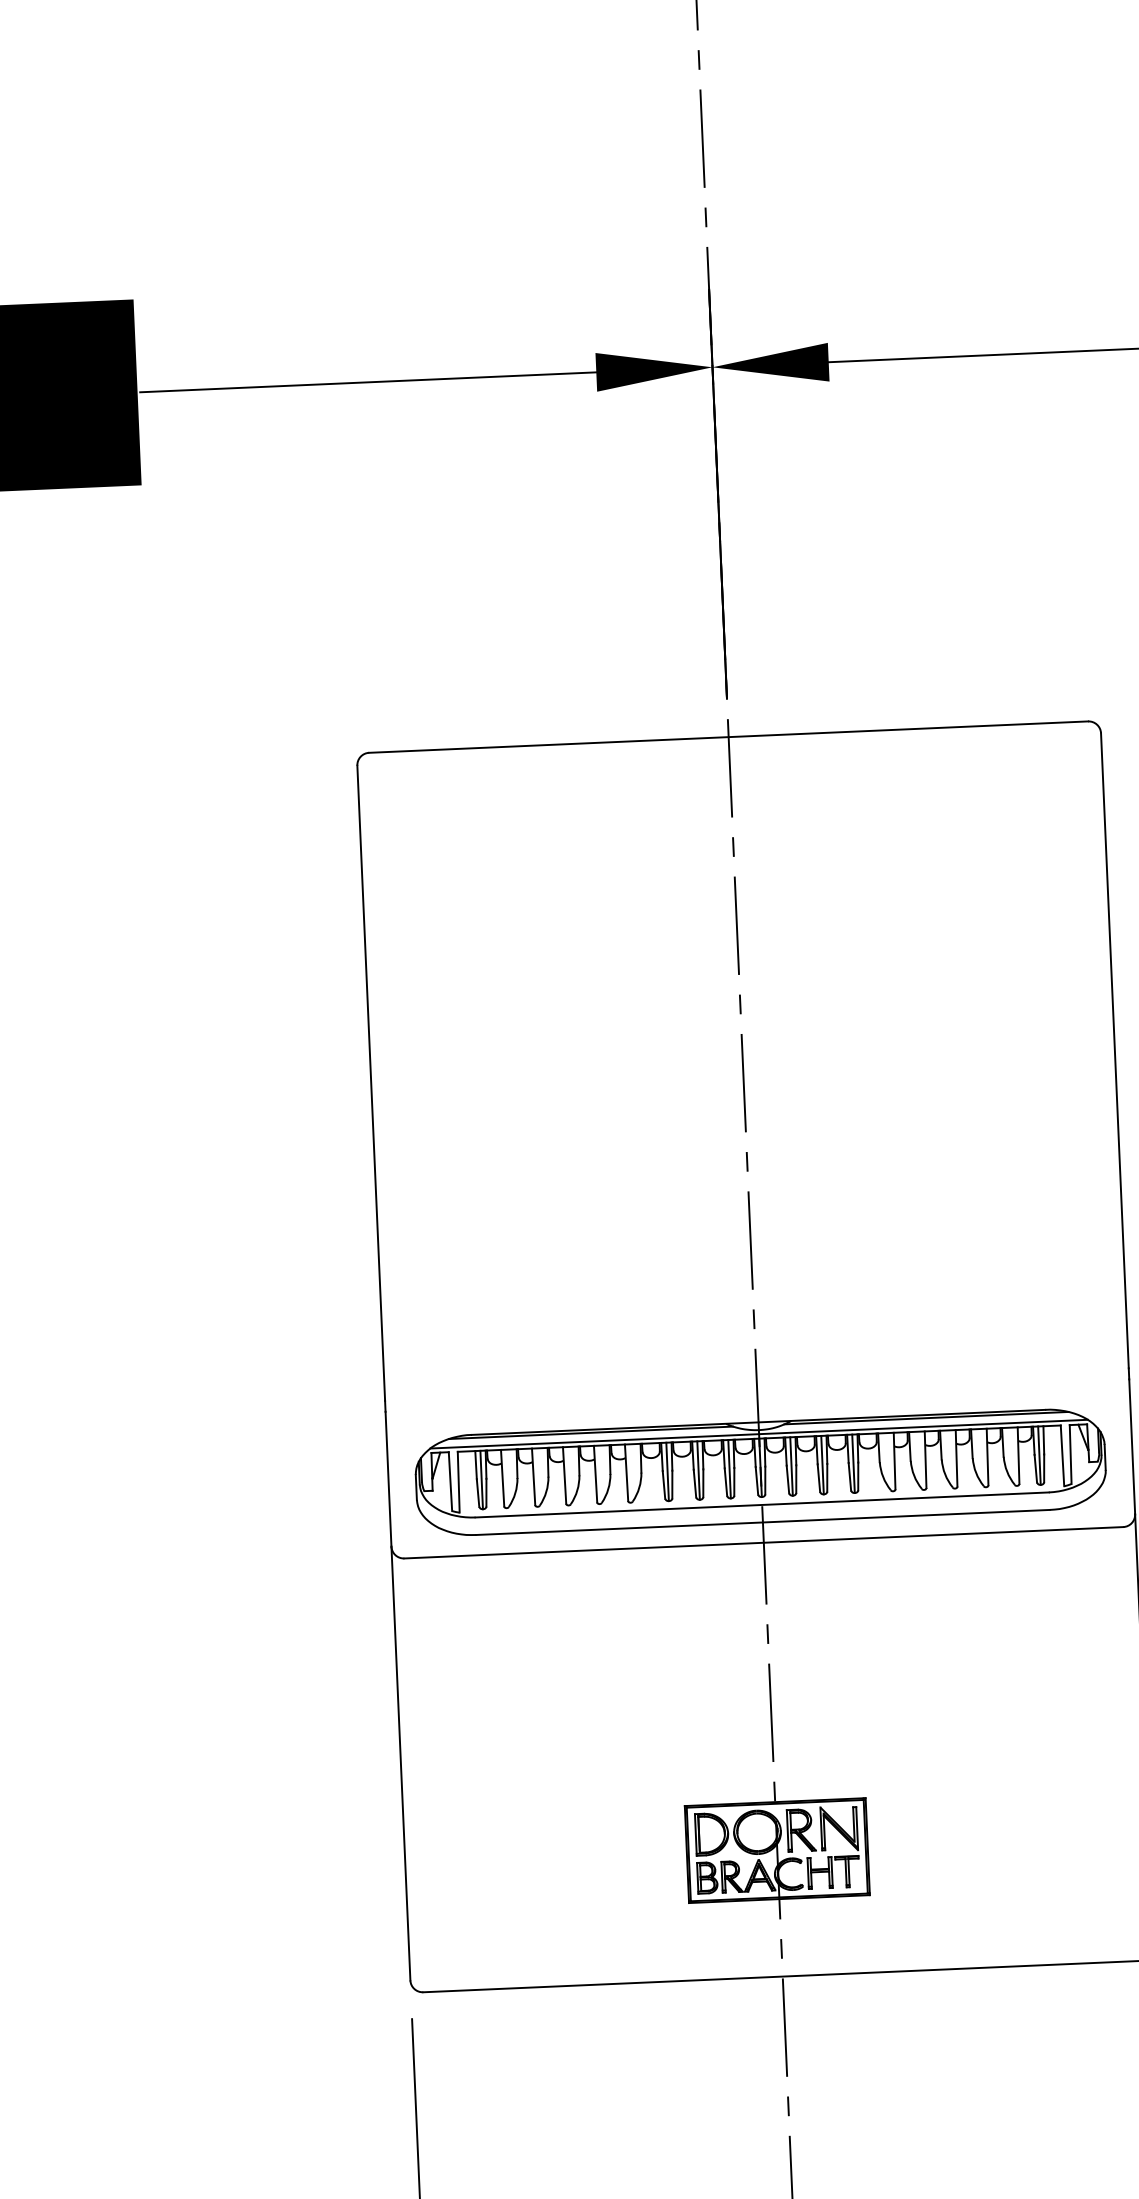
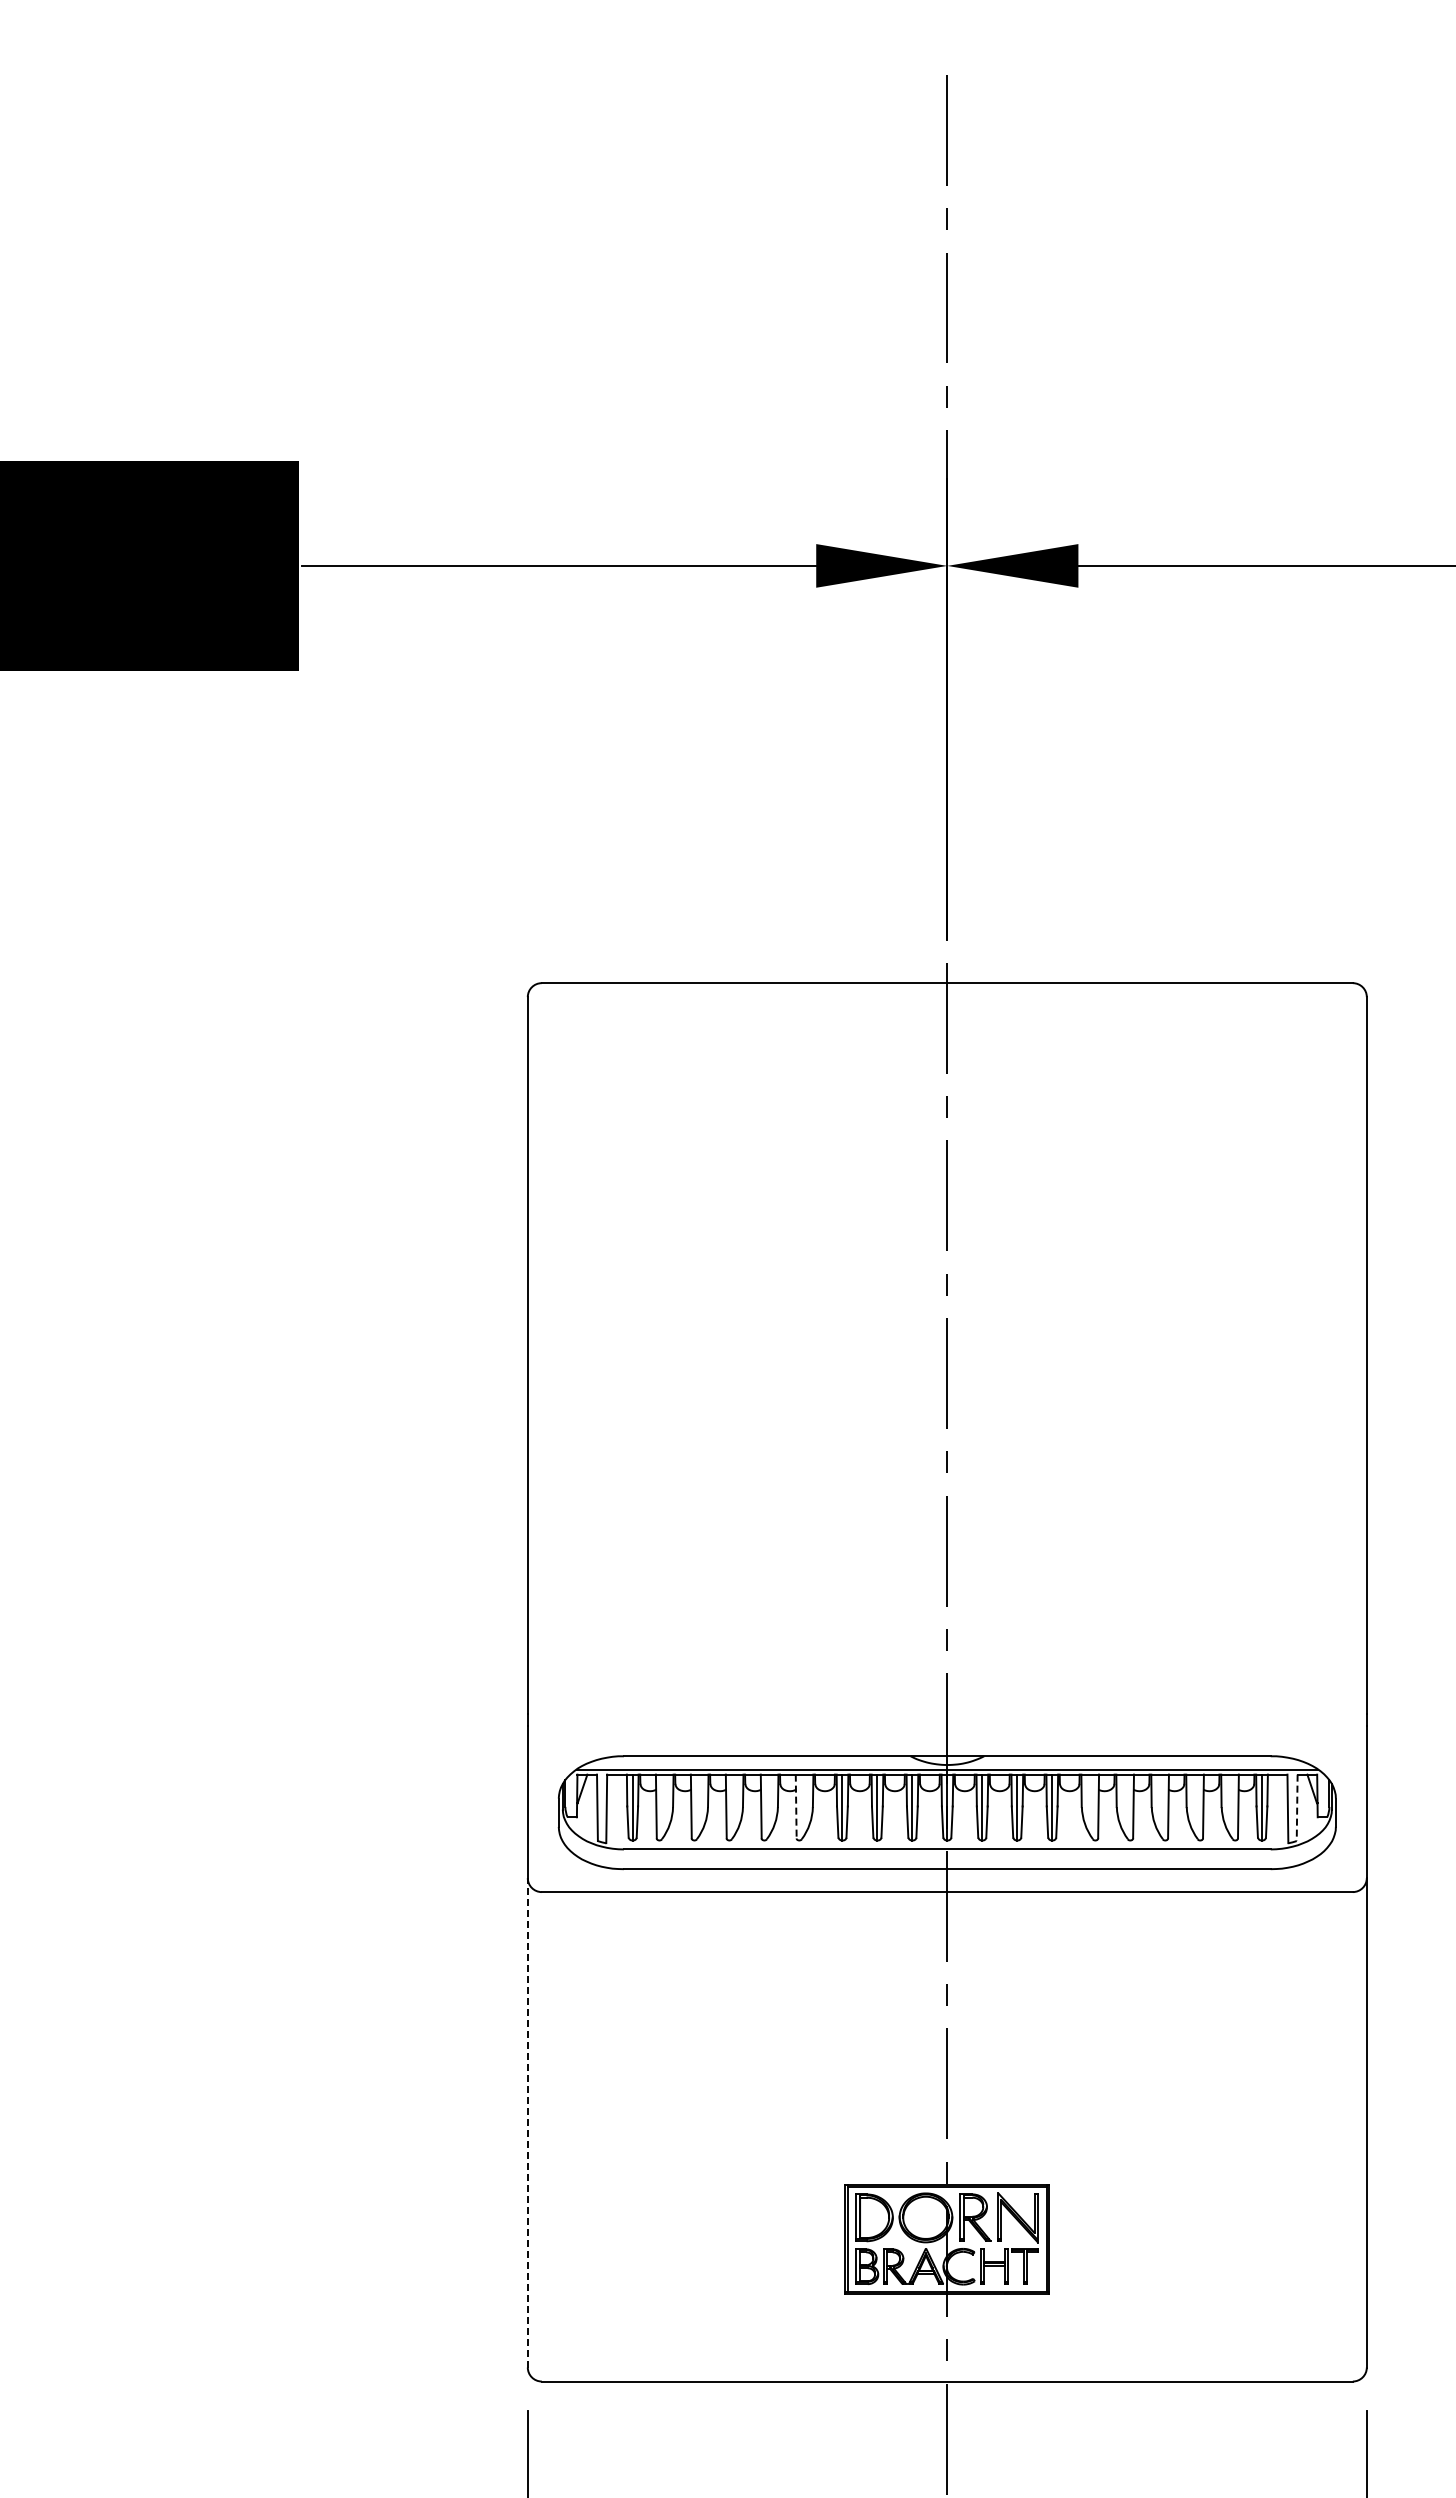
line: (926, 1417) -> (1136, 1759), removed
line: (591, 1432) -> (758, 1759), removed
line: (1070, 1455) -> (1297, 1808), solid -> dashed
line: (626, 1472) -> (796, 1806), solid -> dashed
line: (400, 1763) -> (527, 2122), solid -> dashed

